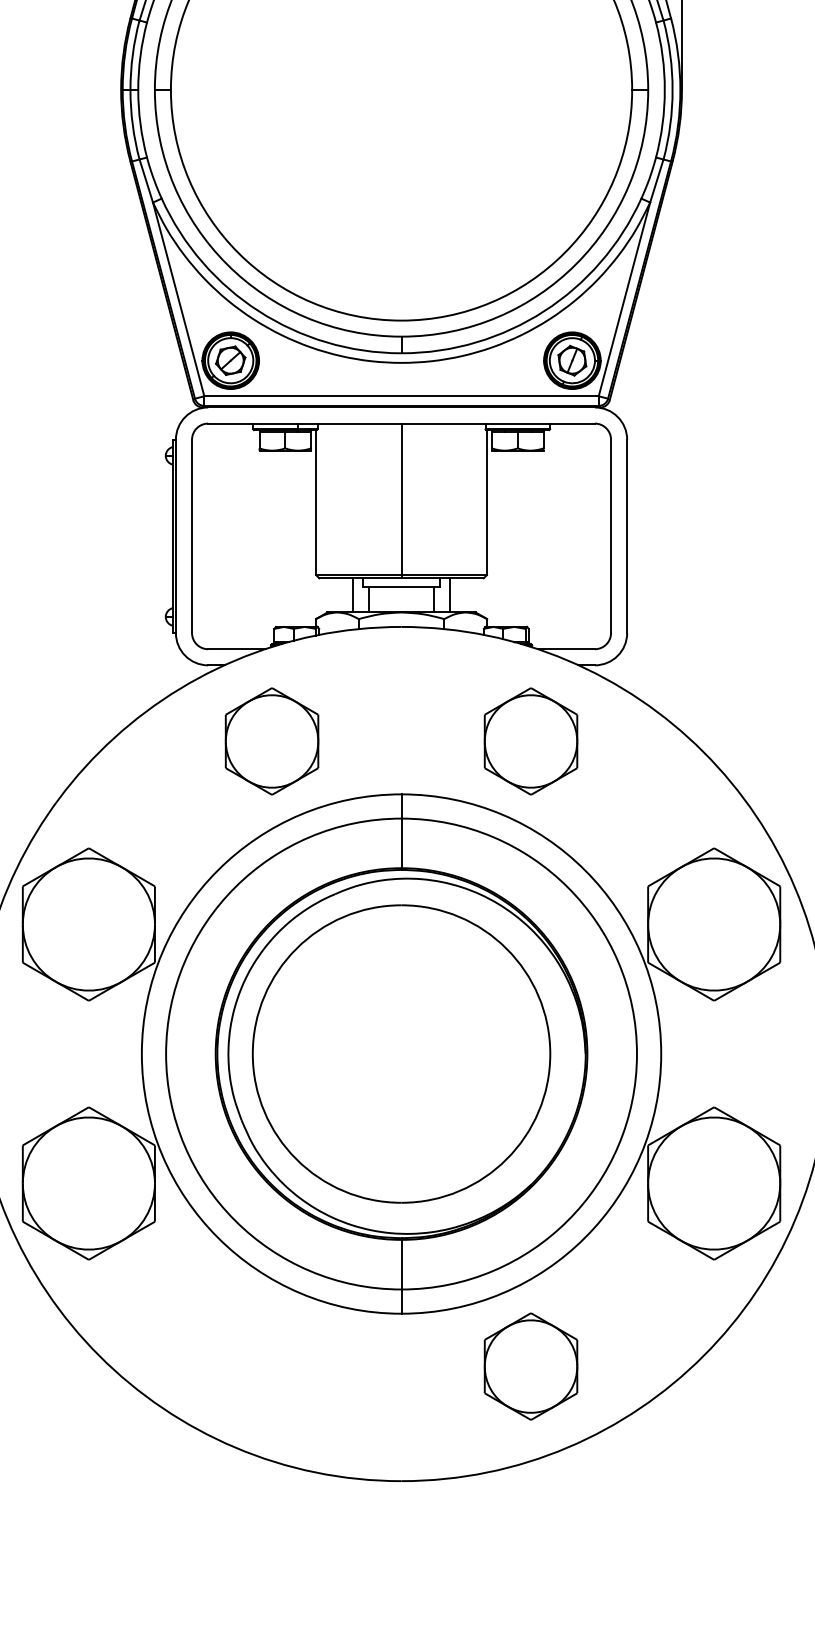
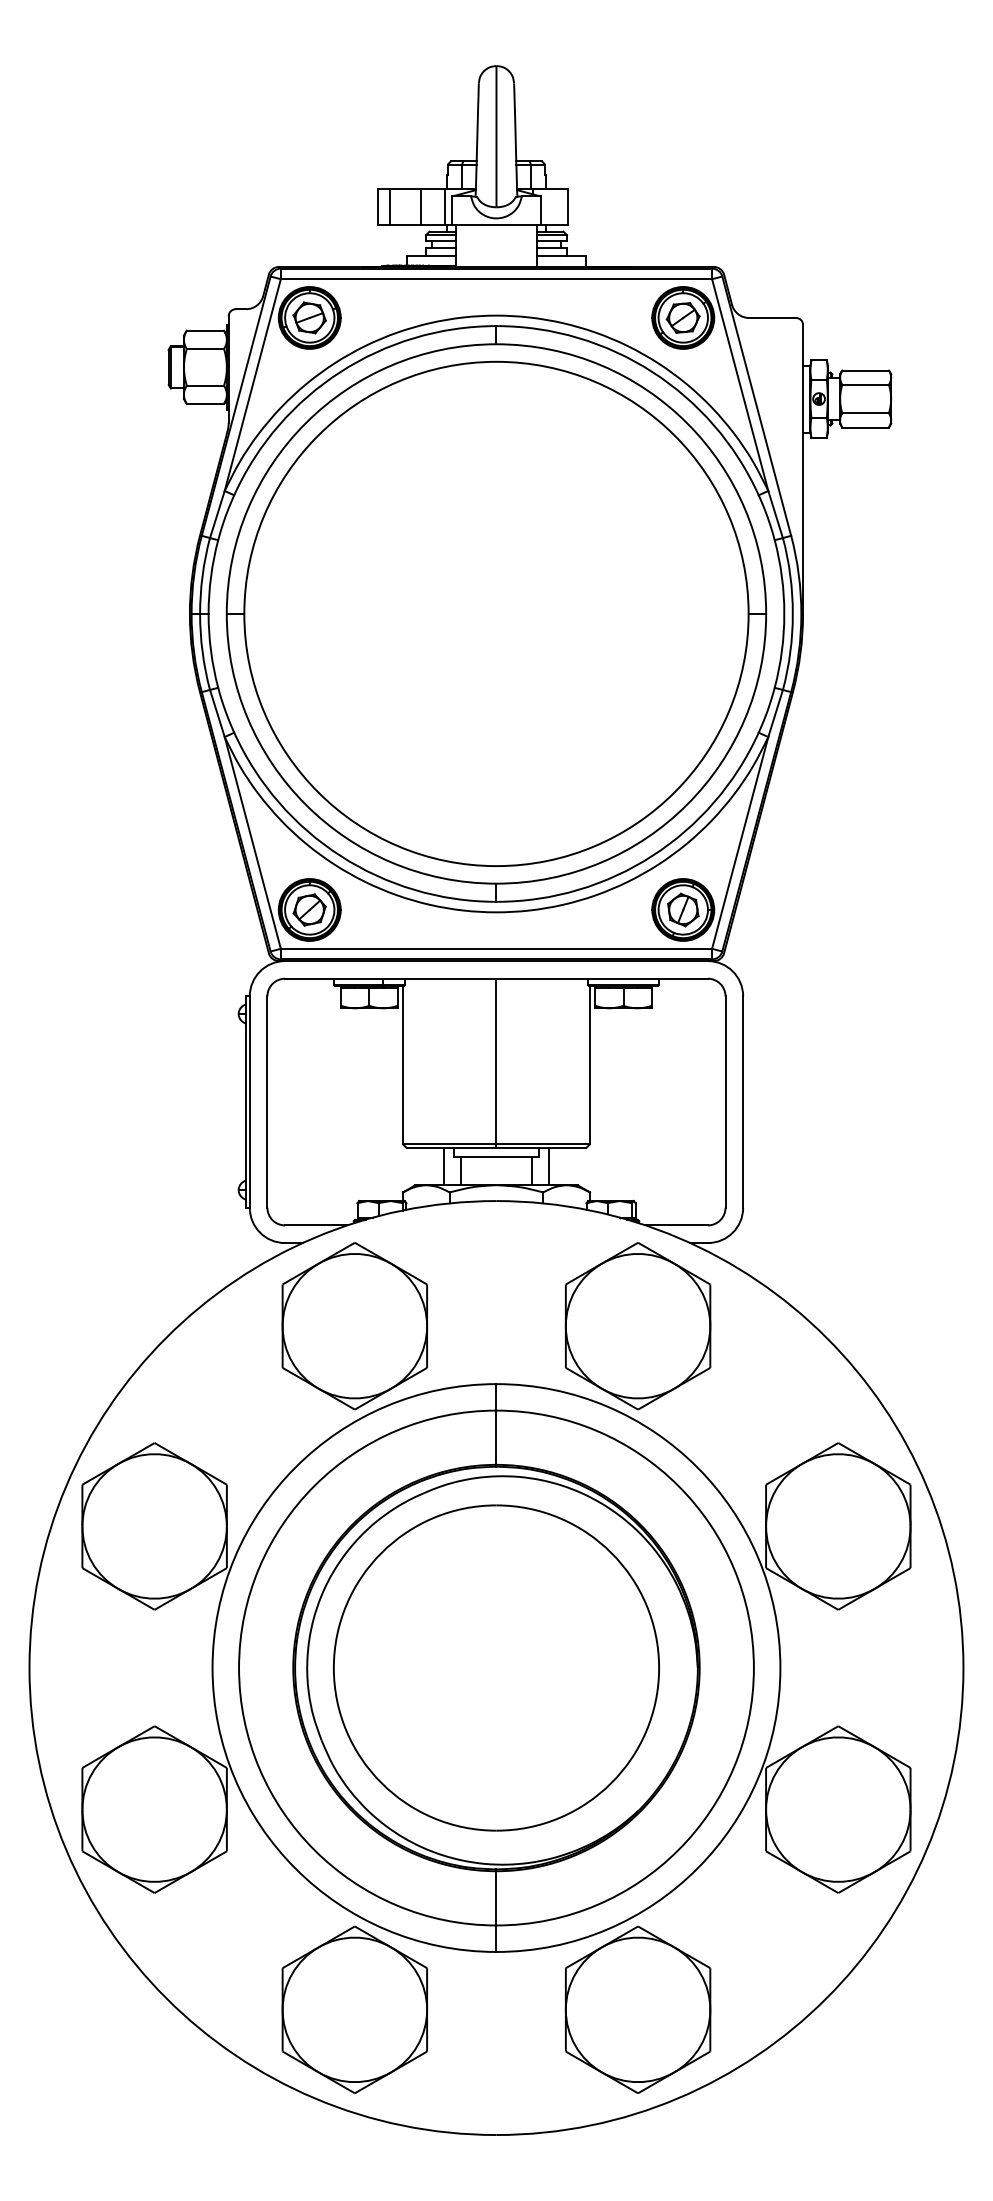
part: (271, 741) -> (354, 1326), size x1.43
part: (530, 741) -> (637, 1326), size x1.43
part: (271, 1366) -> (354, 2009), added
part: (530, 1366) -> (637, 2009), size x1.43

